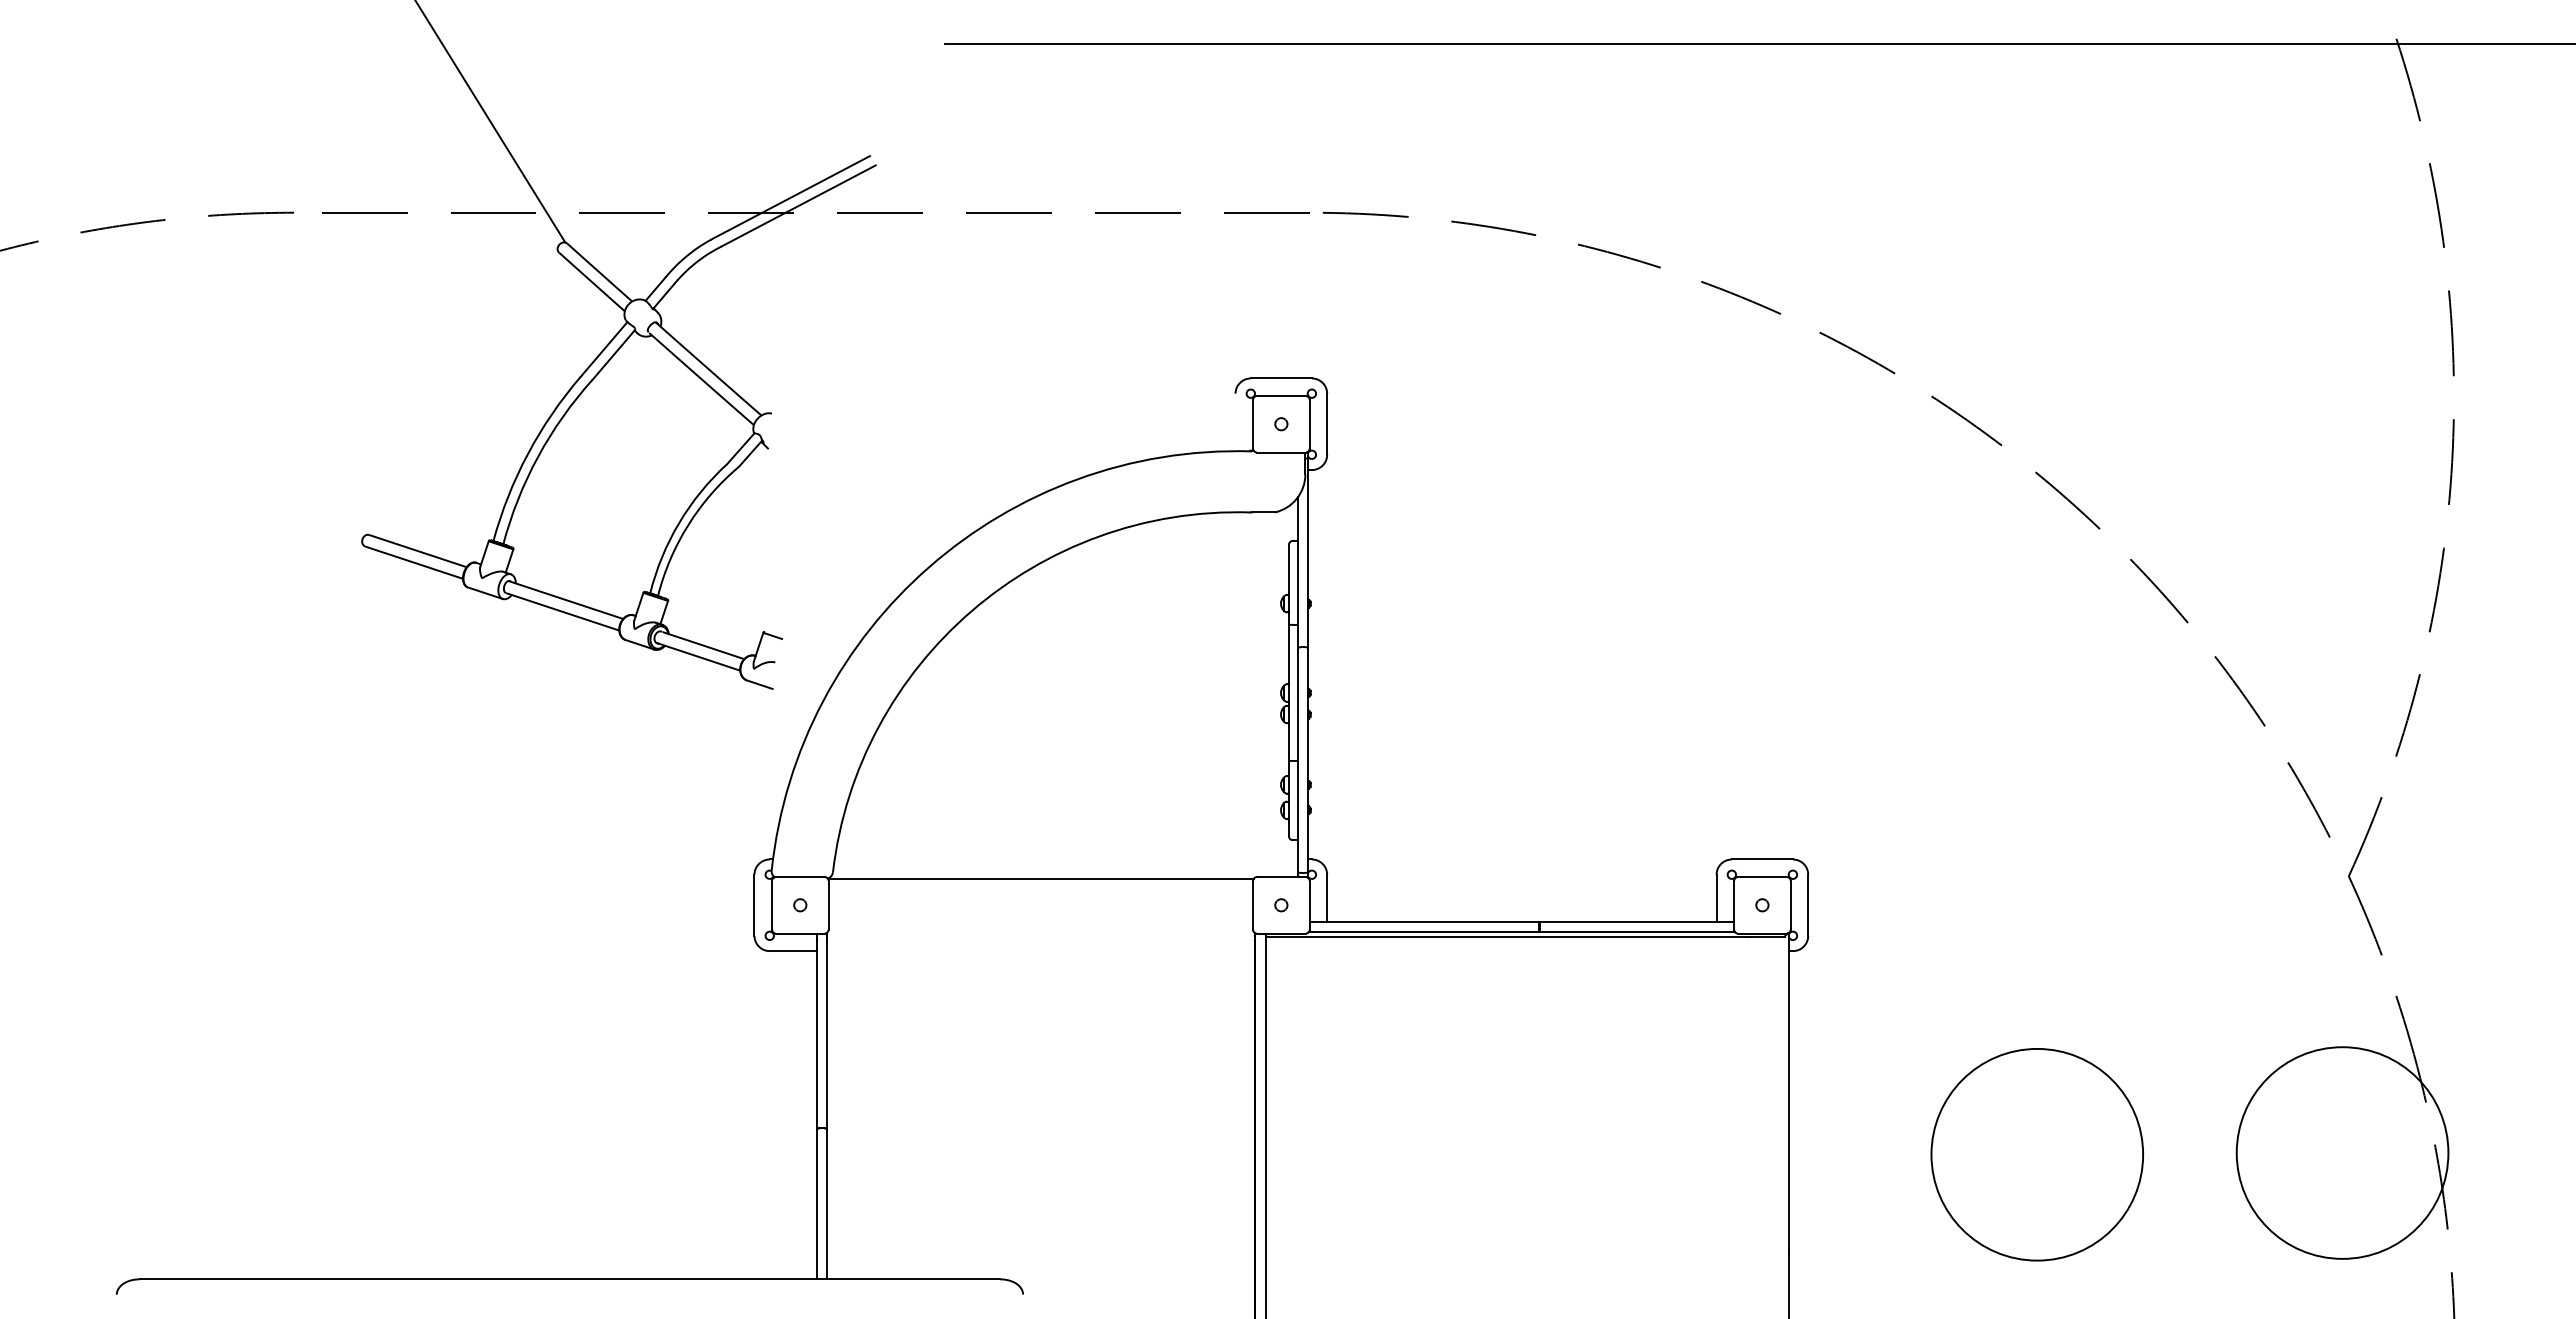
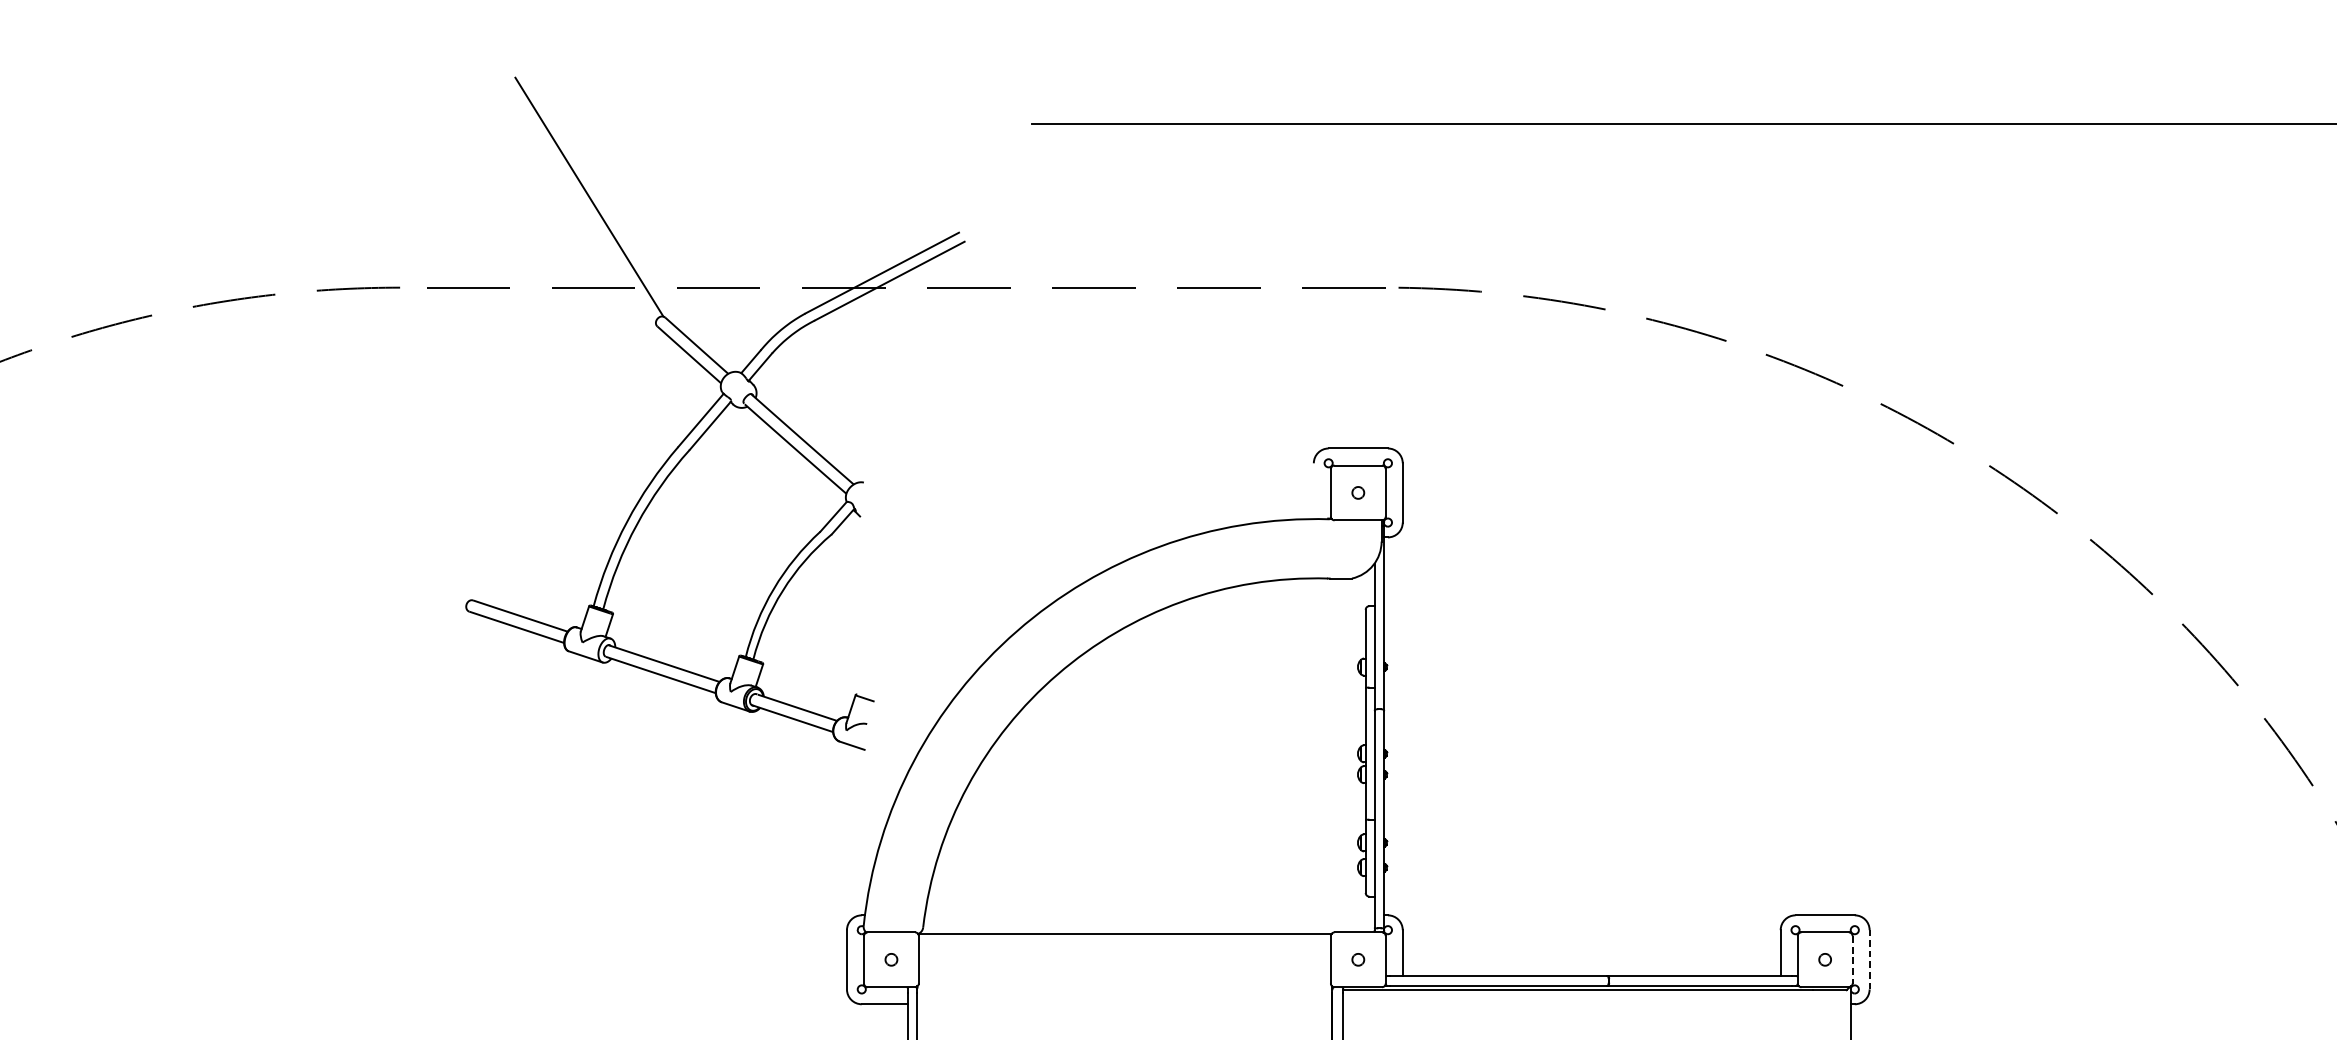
line: (1790, 905) -> (1852, 959), solid -> dashed
line: (1808, 905) -> (1869, 959), solid -> dashed

